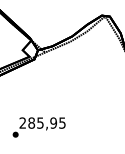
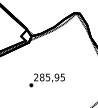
text: (38, 127) -> (46, 80), moved

